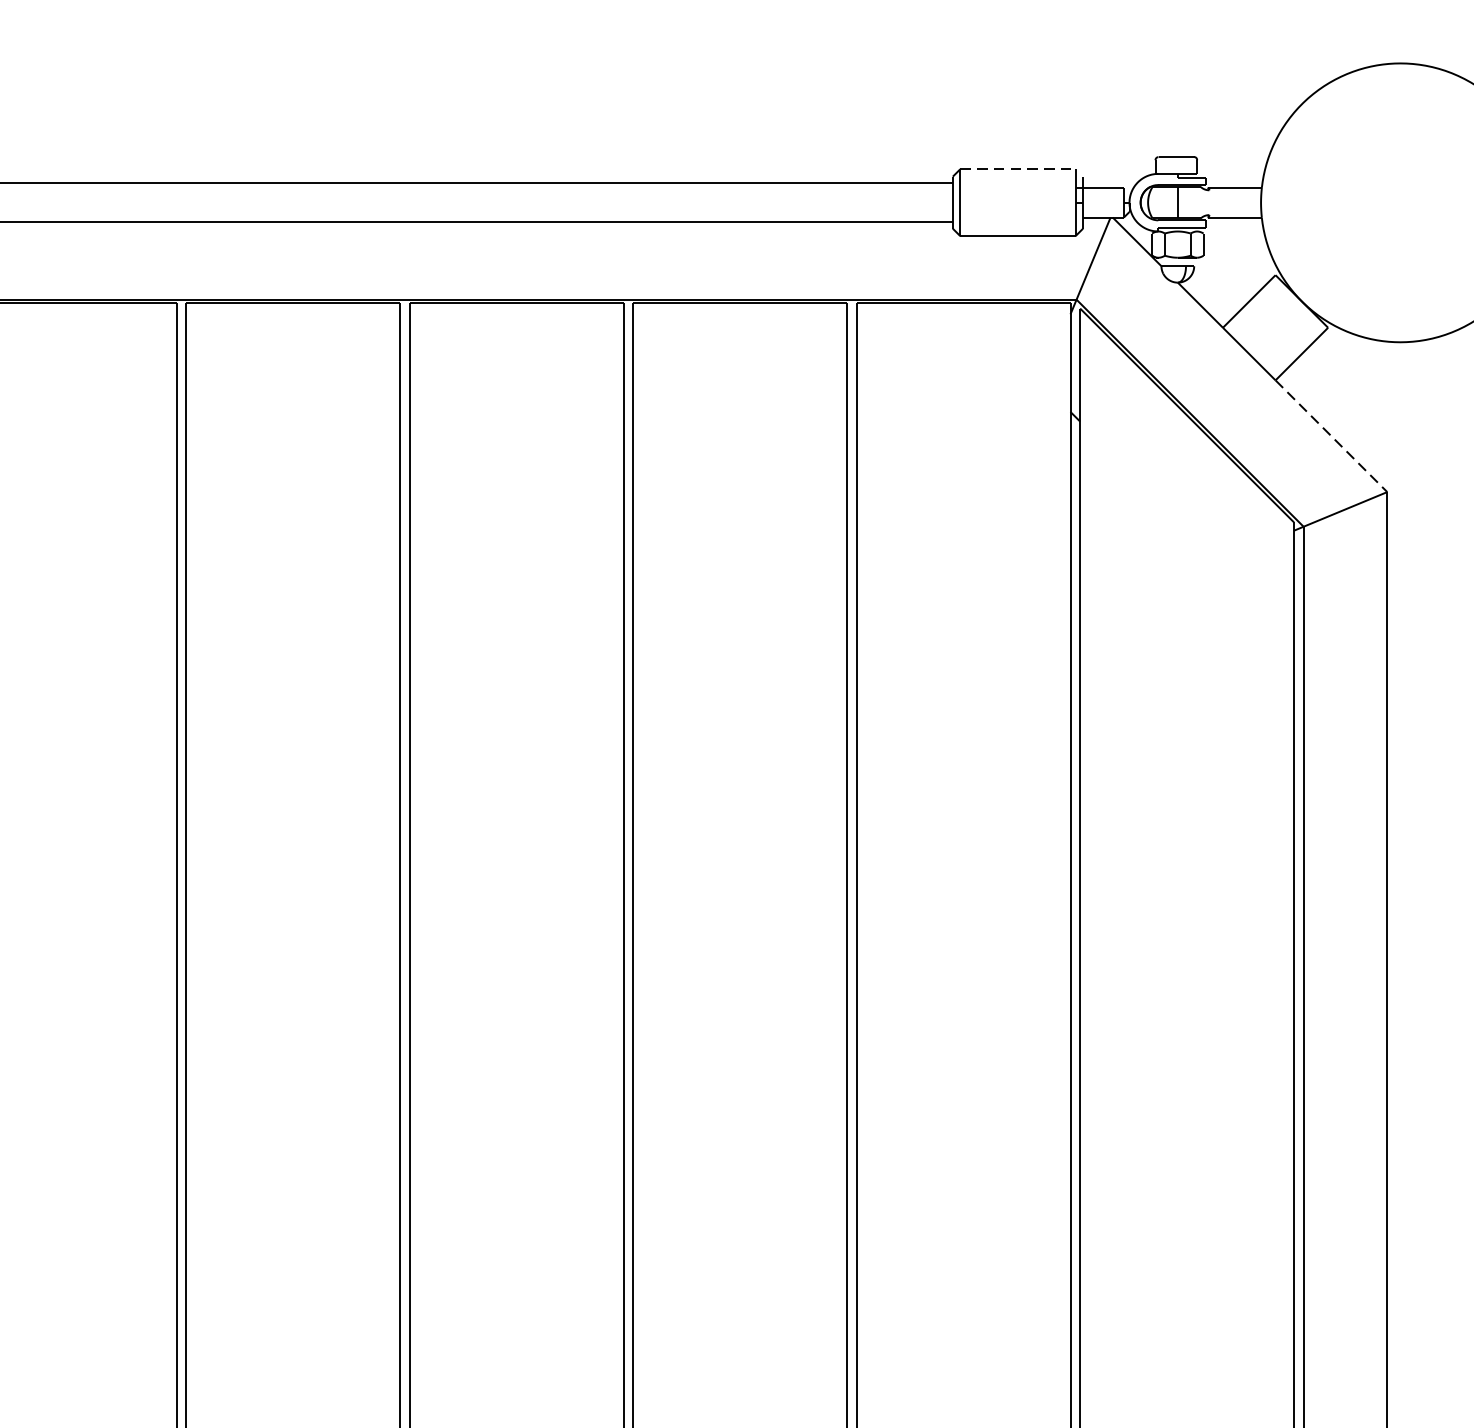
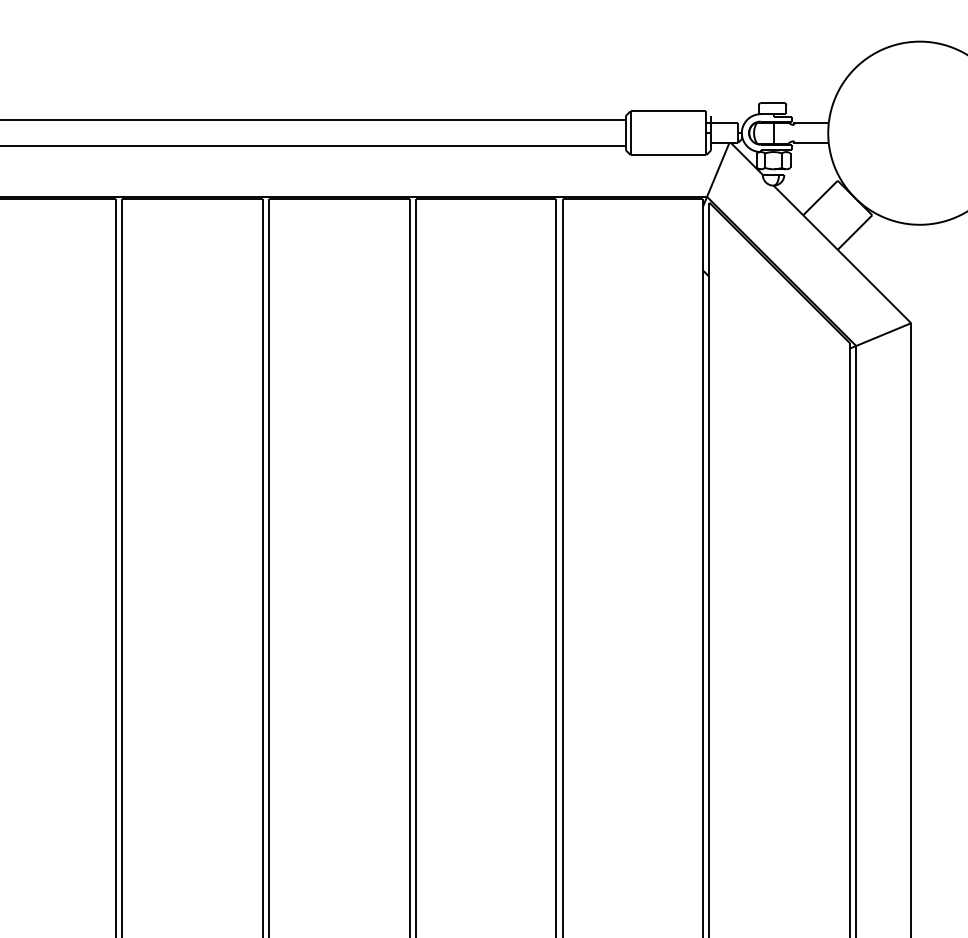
line: (1017, 169) -> (668, 111), dashed -> solid
line: (1331, 436) -> (874, 286), dashed -> solid

